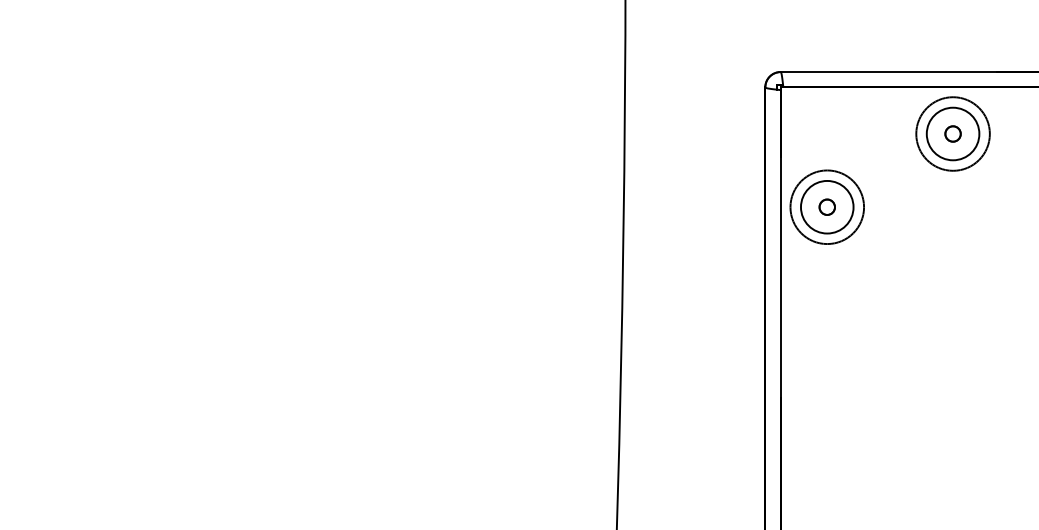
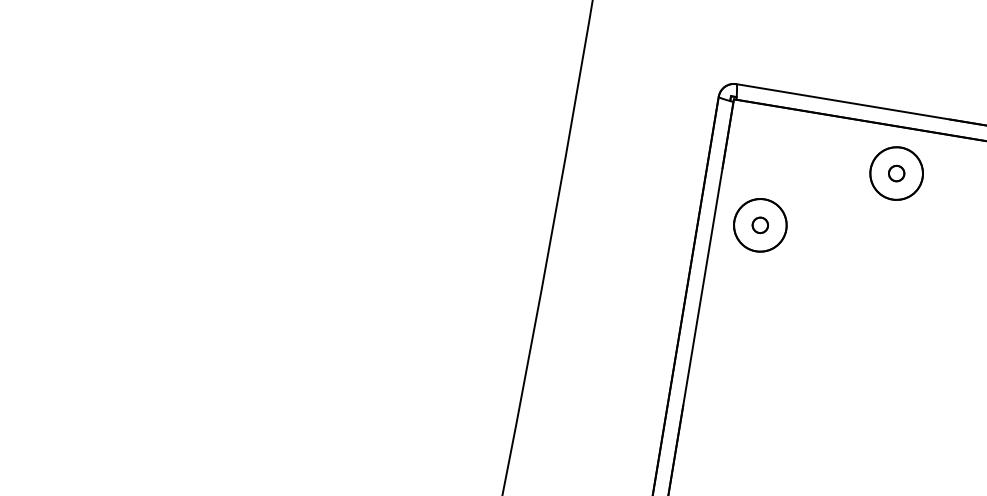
circle: (952, 133) -> (896, 172), size x0.71
circle: (826, 206) -> (759, 224), size x0.71

